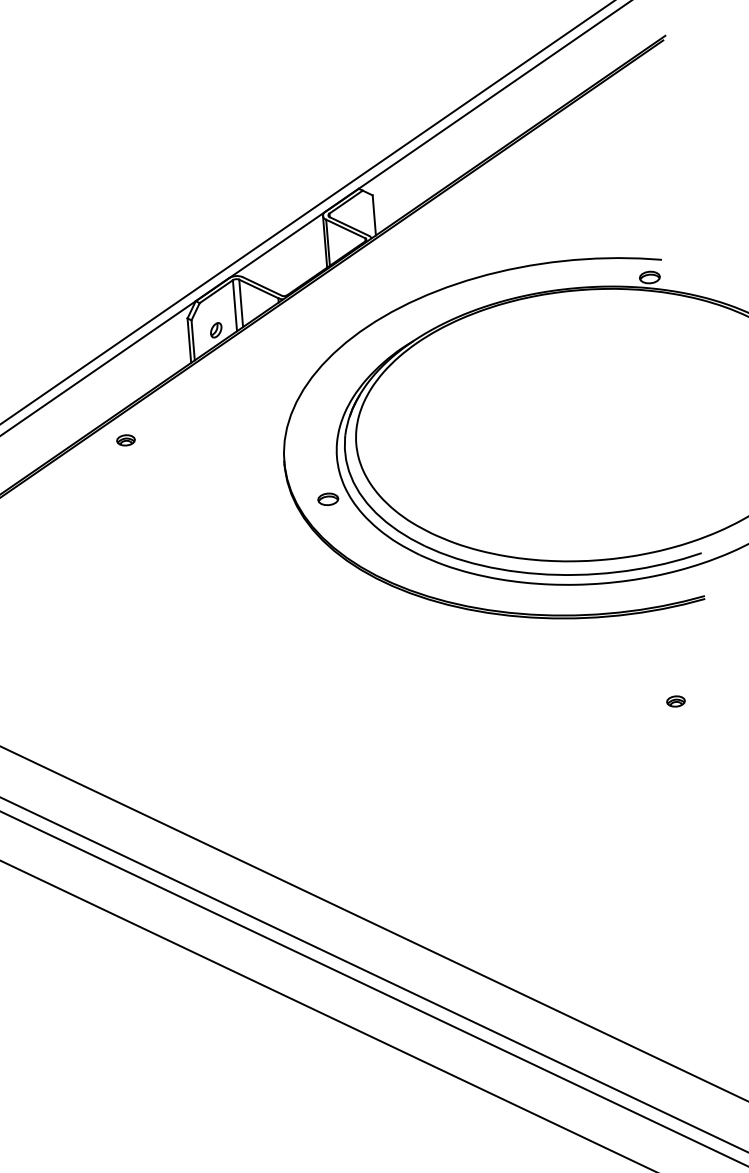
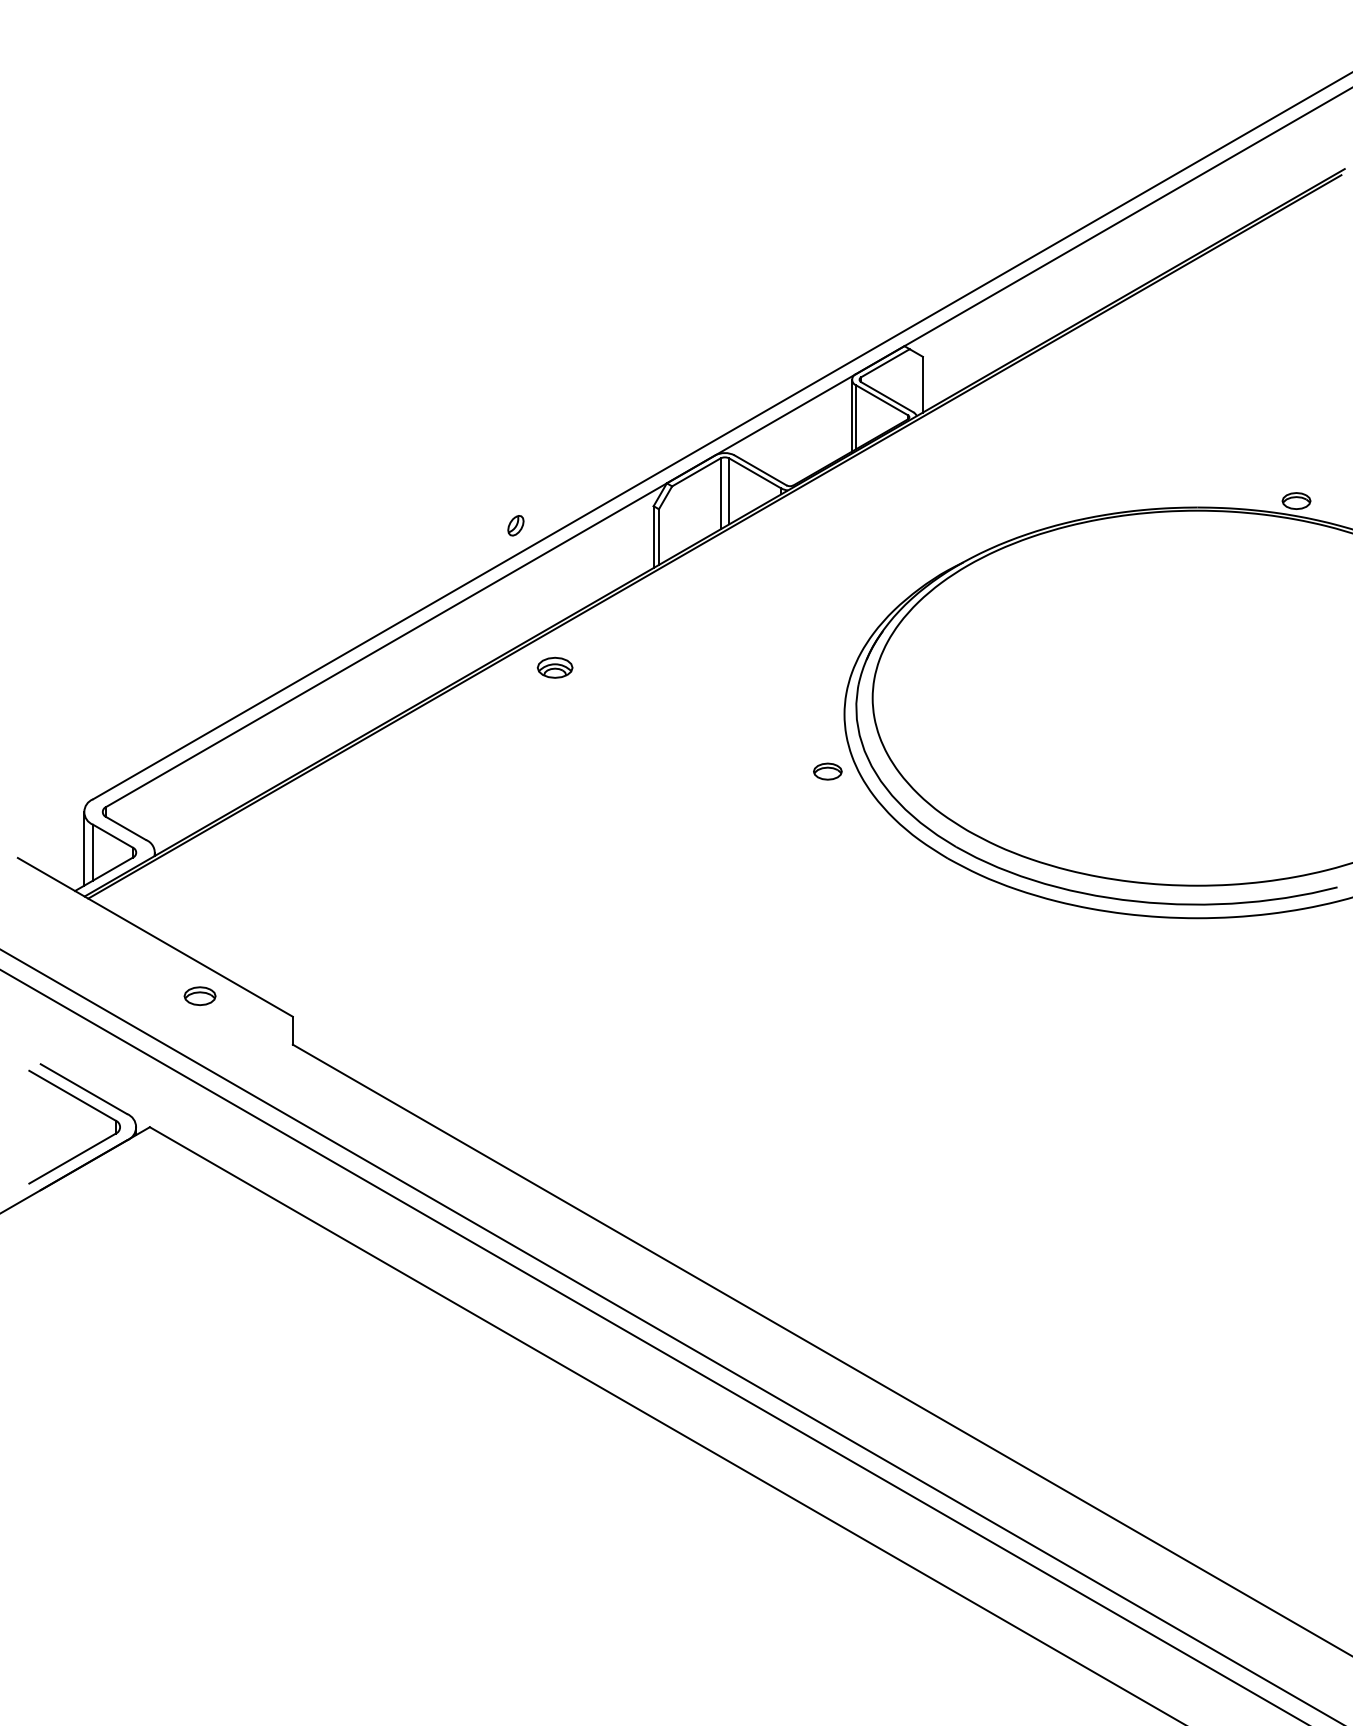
part: (215, 330) -> (515, 525), moved
part: (125, 440) -> (554, 667), size x1.4
part: (450, 601) -> (985, 926), removed
part: (675, 701) -> (1285, 1089), removed

